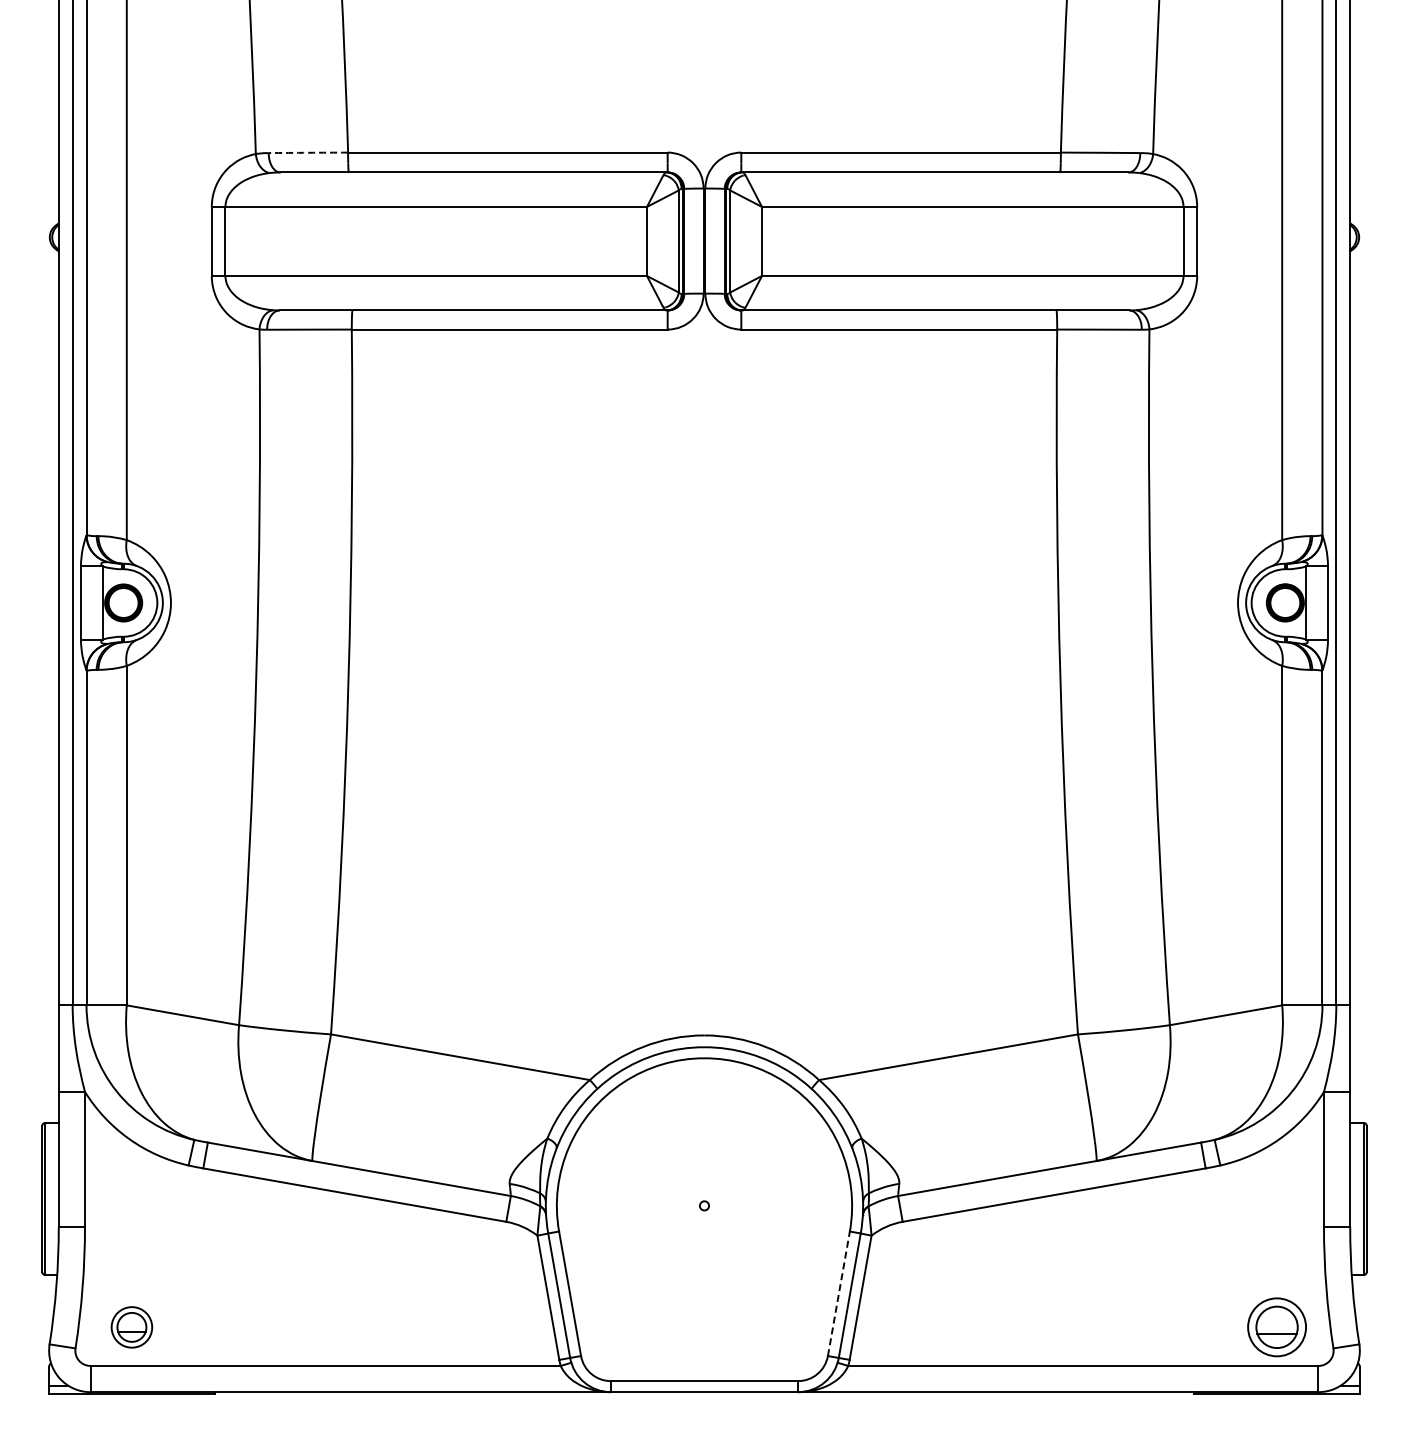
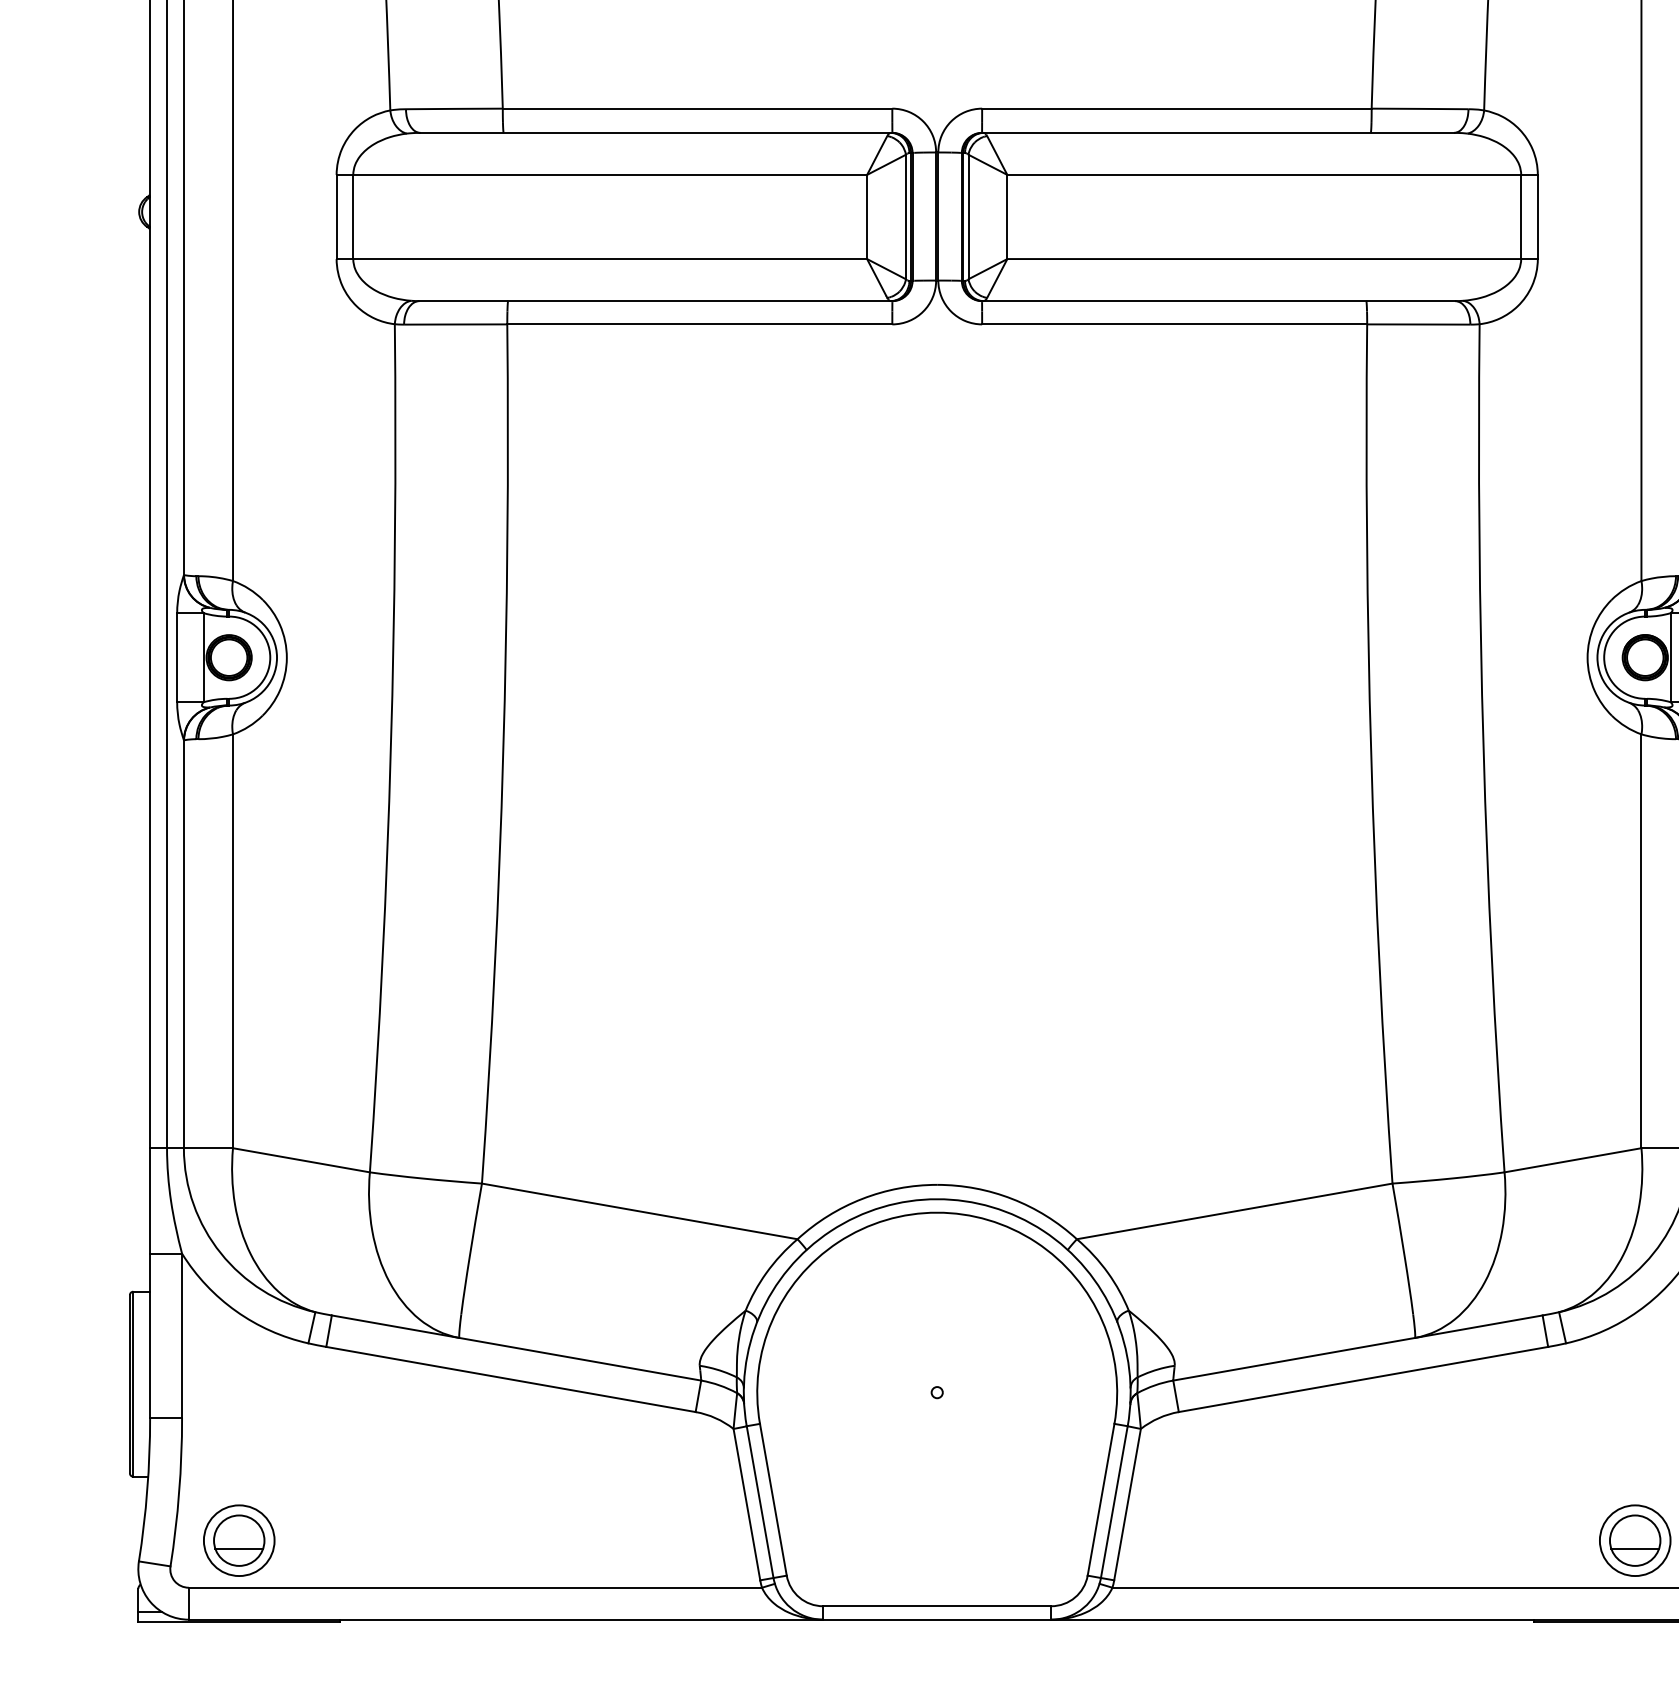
arc: (308, 152) -> (454, 108), dashed -> solid
line: (838, 1293) -> (1100, 1499), dashed -> solid
part: (131, 1327) -> (238, 1540), size x1.43

